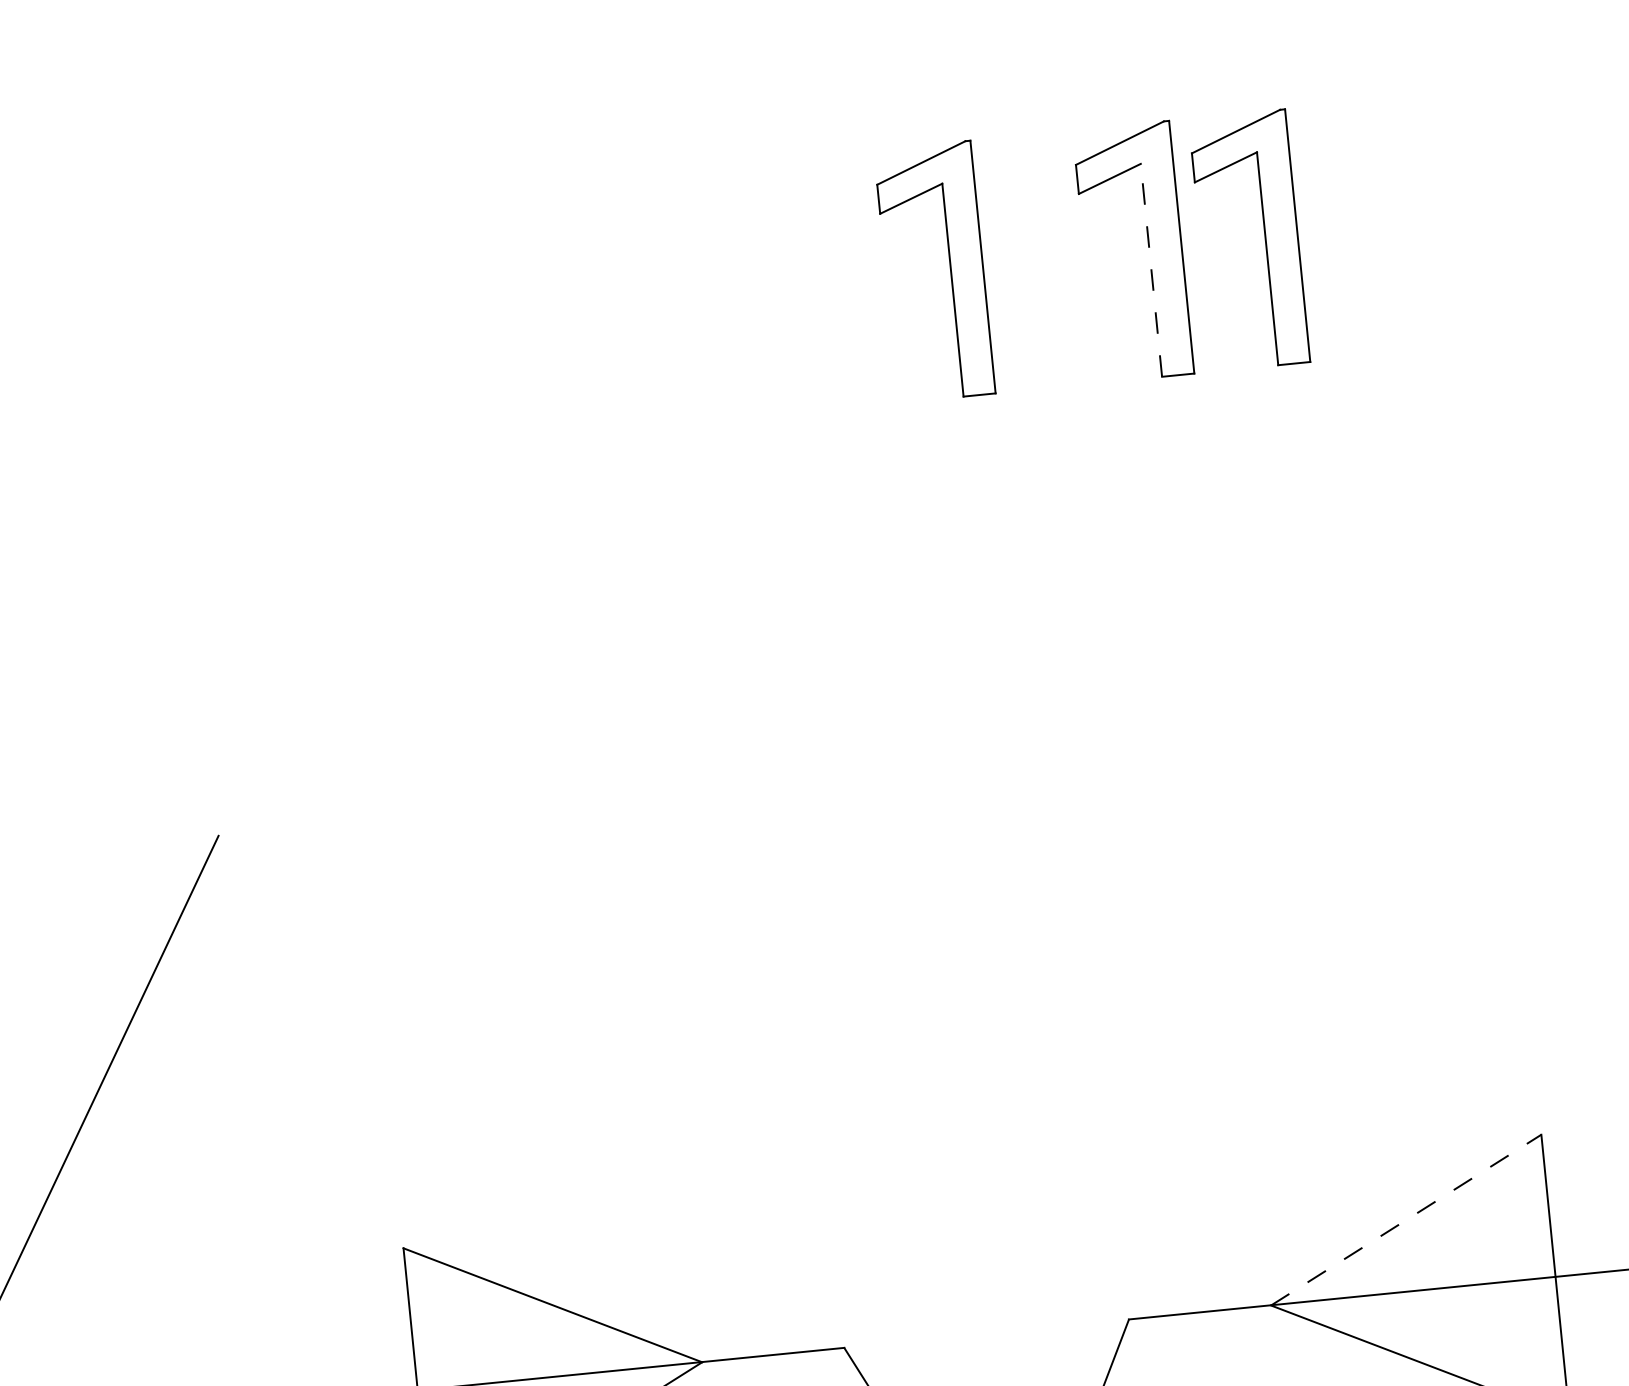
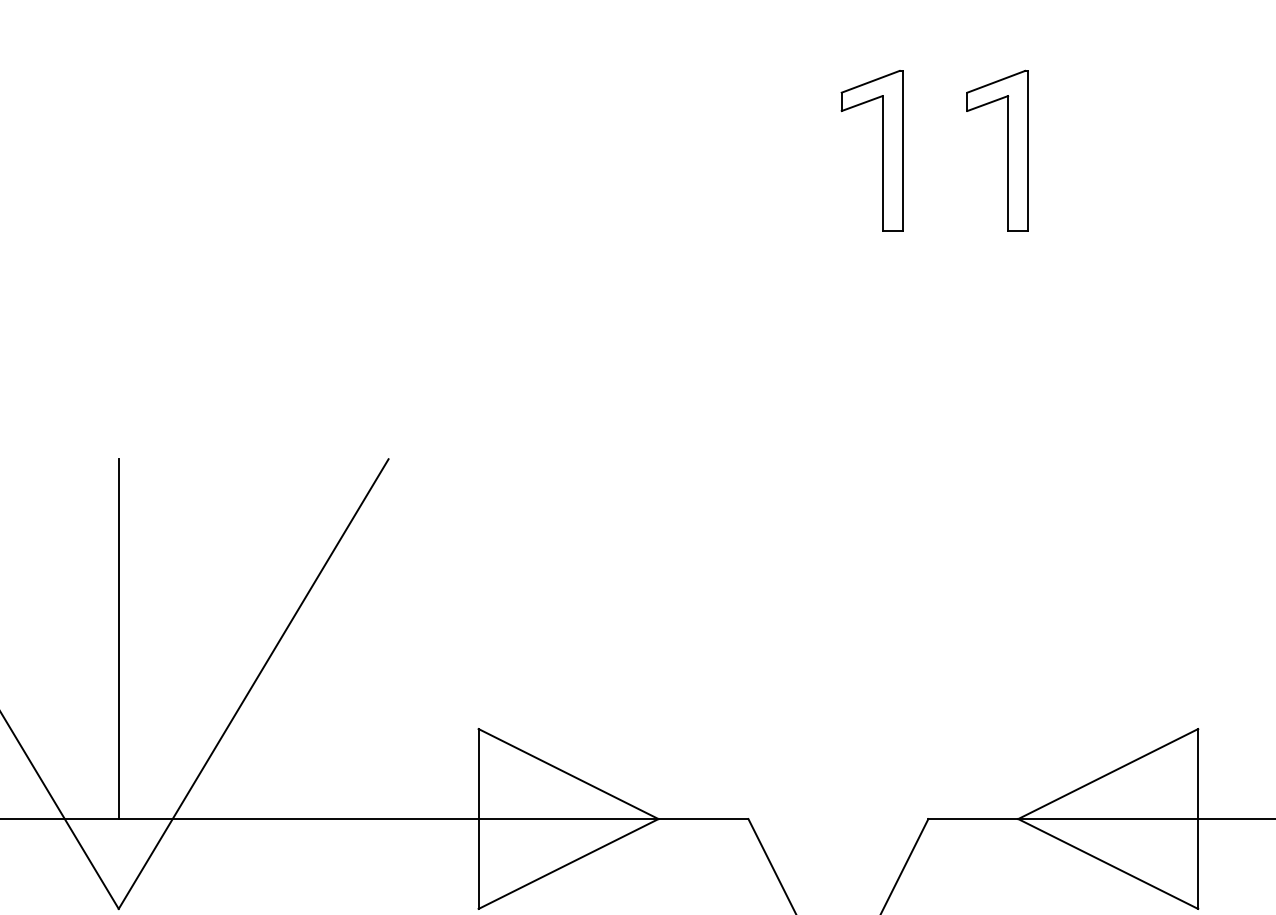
part: (1265, 238) -> (1081, 150), removed
line: (1151, 268) -> (1008, 162), dashed -> solid
line: (1406, 1220) -> (1108, 774), dashed -> solid

